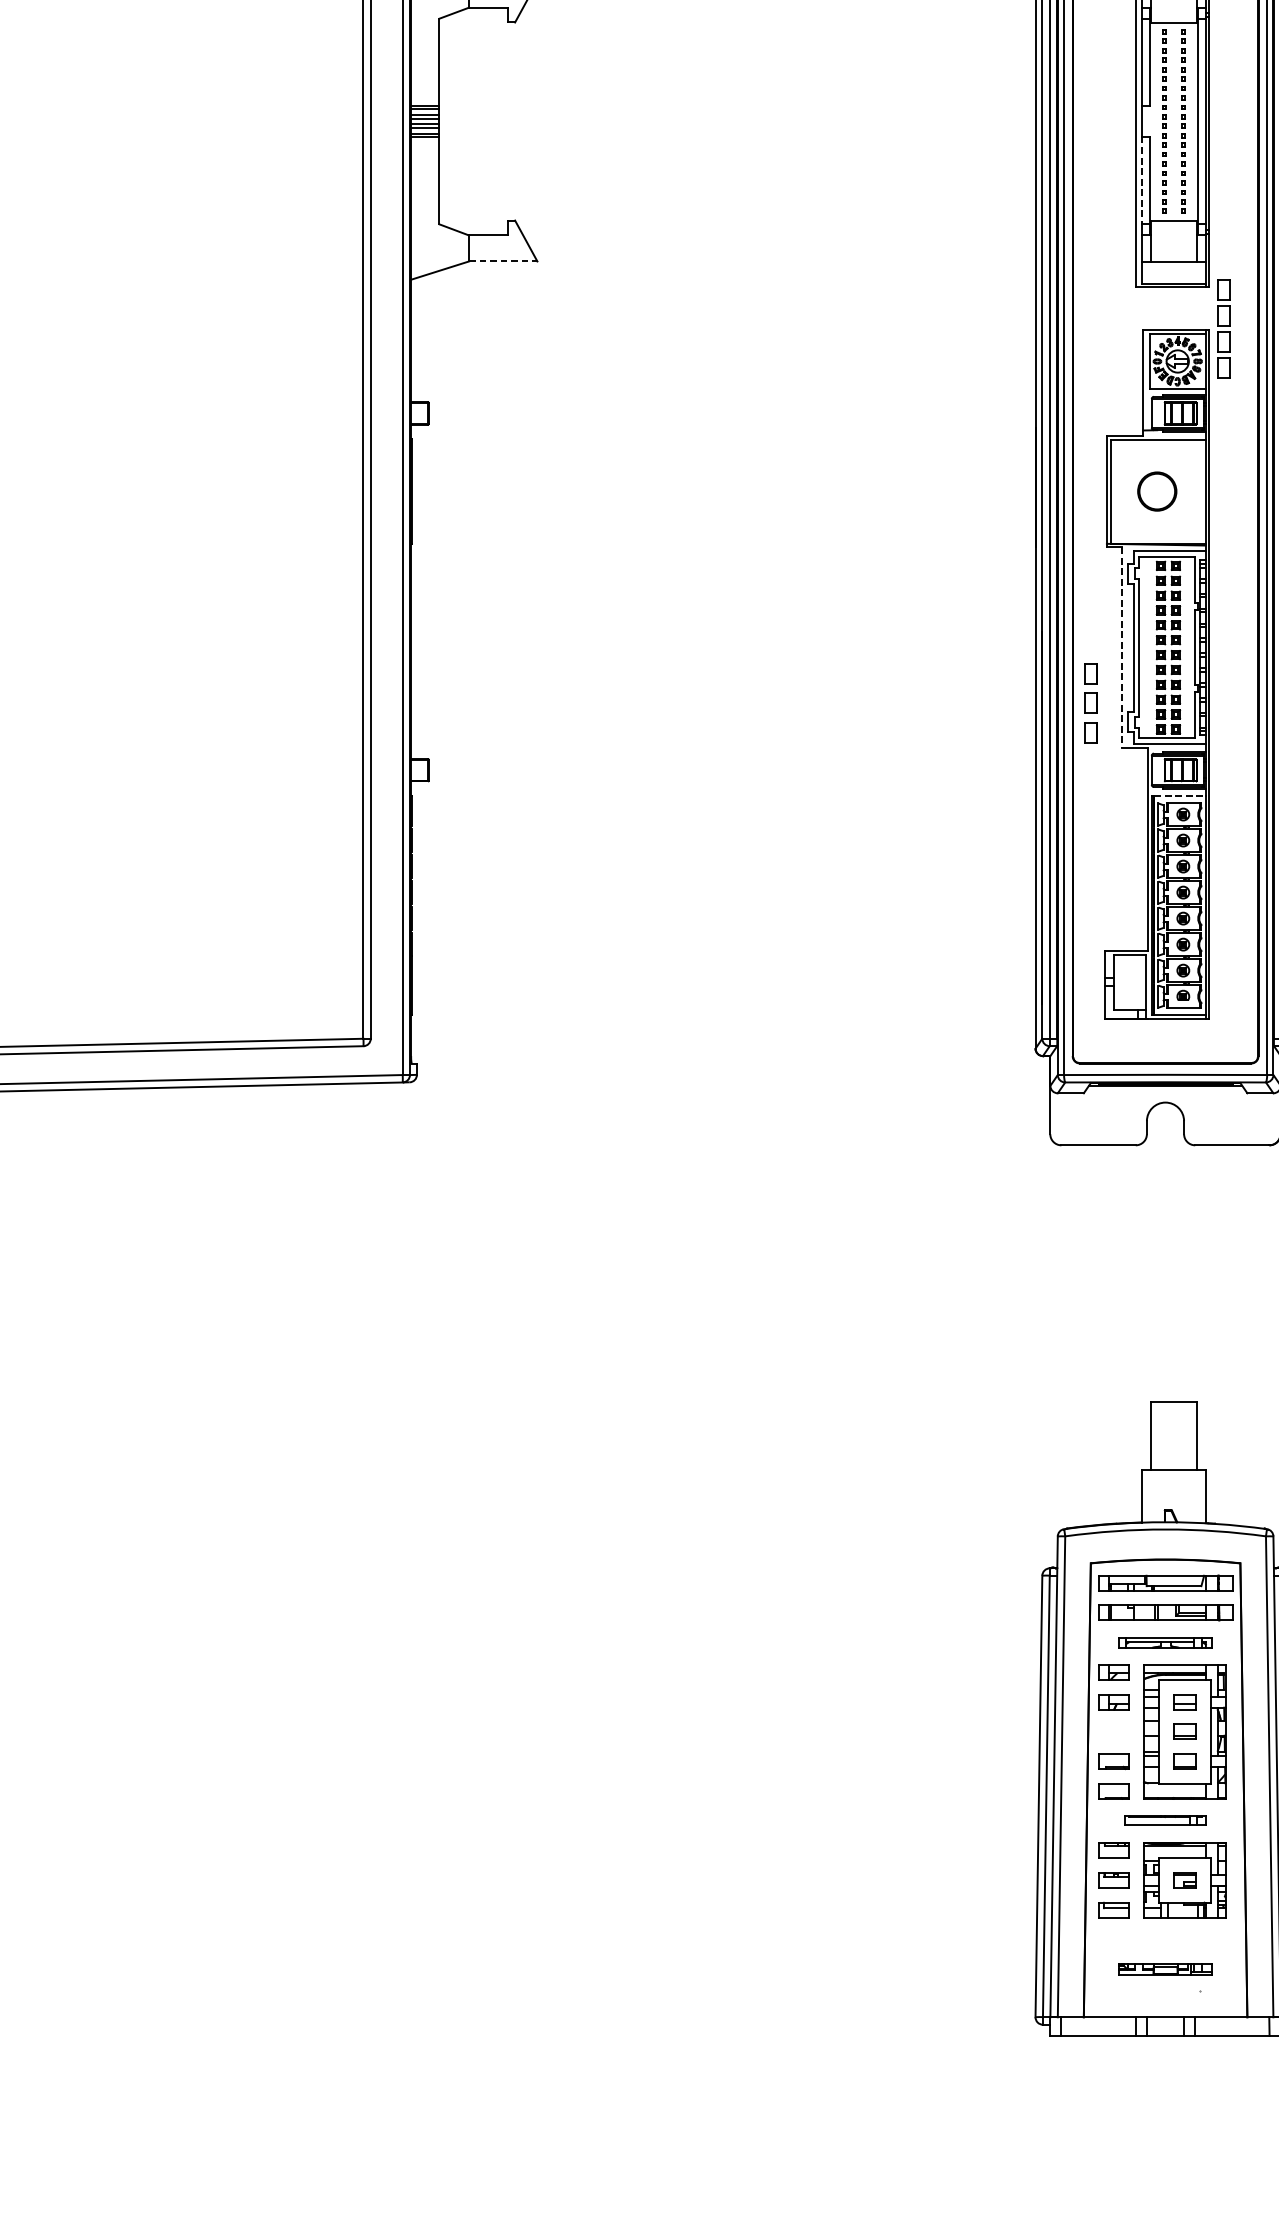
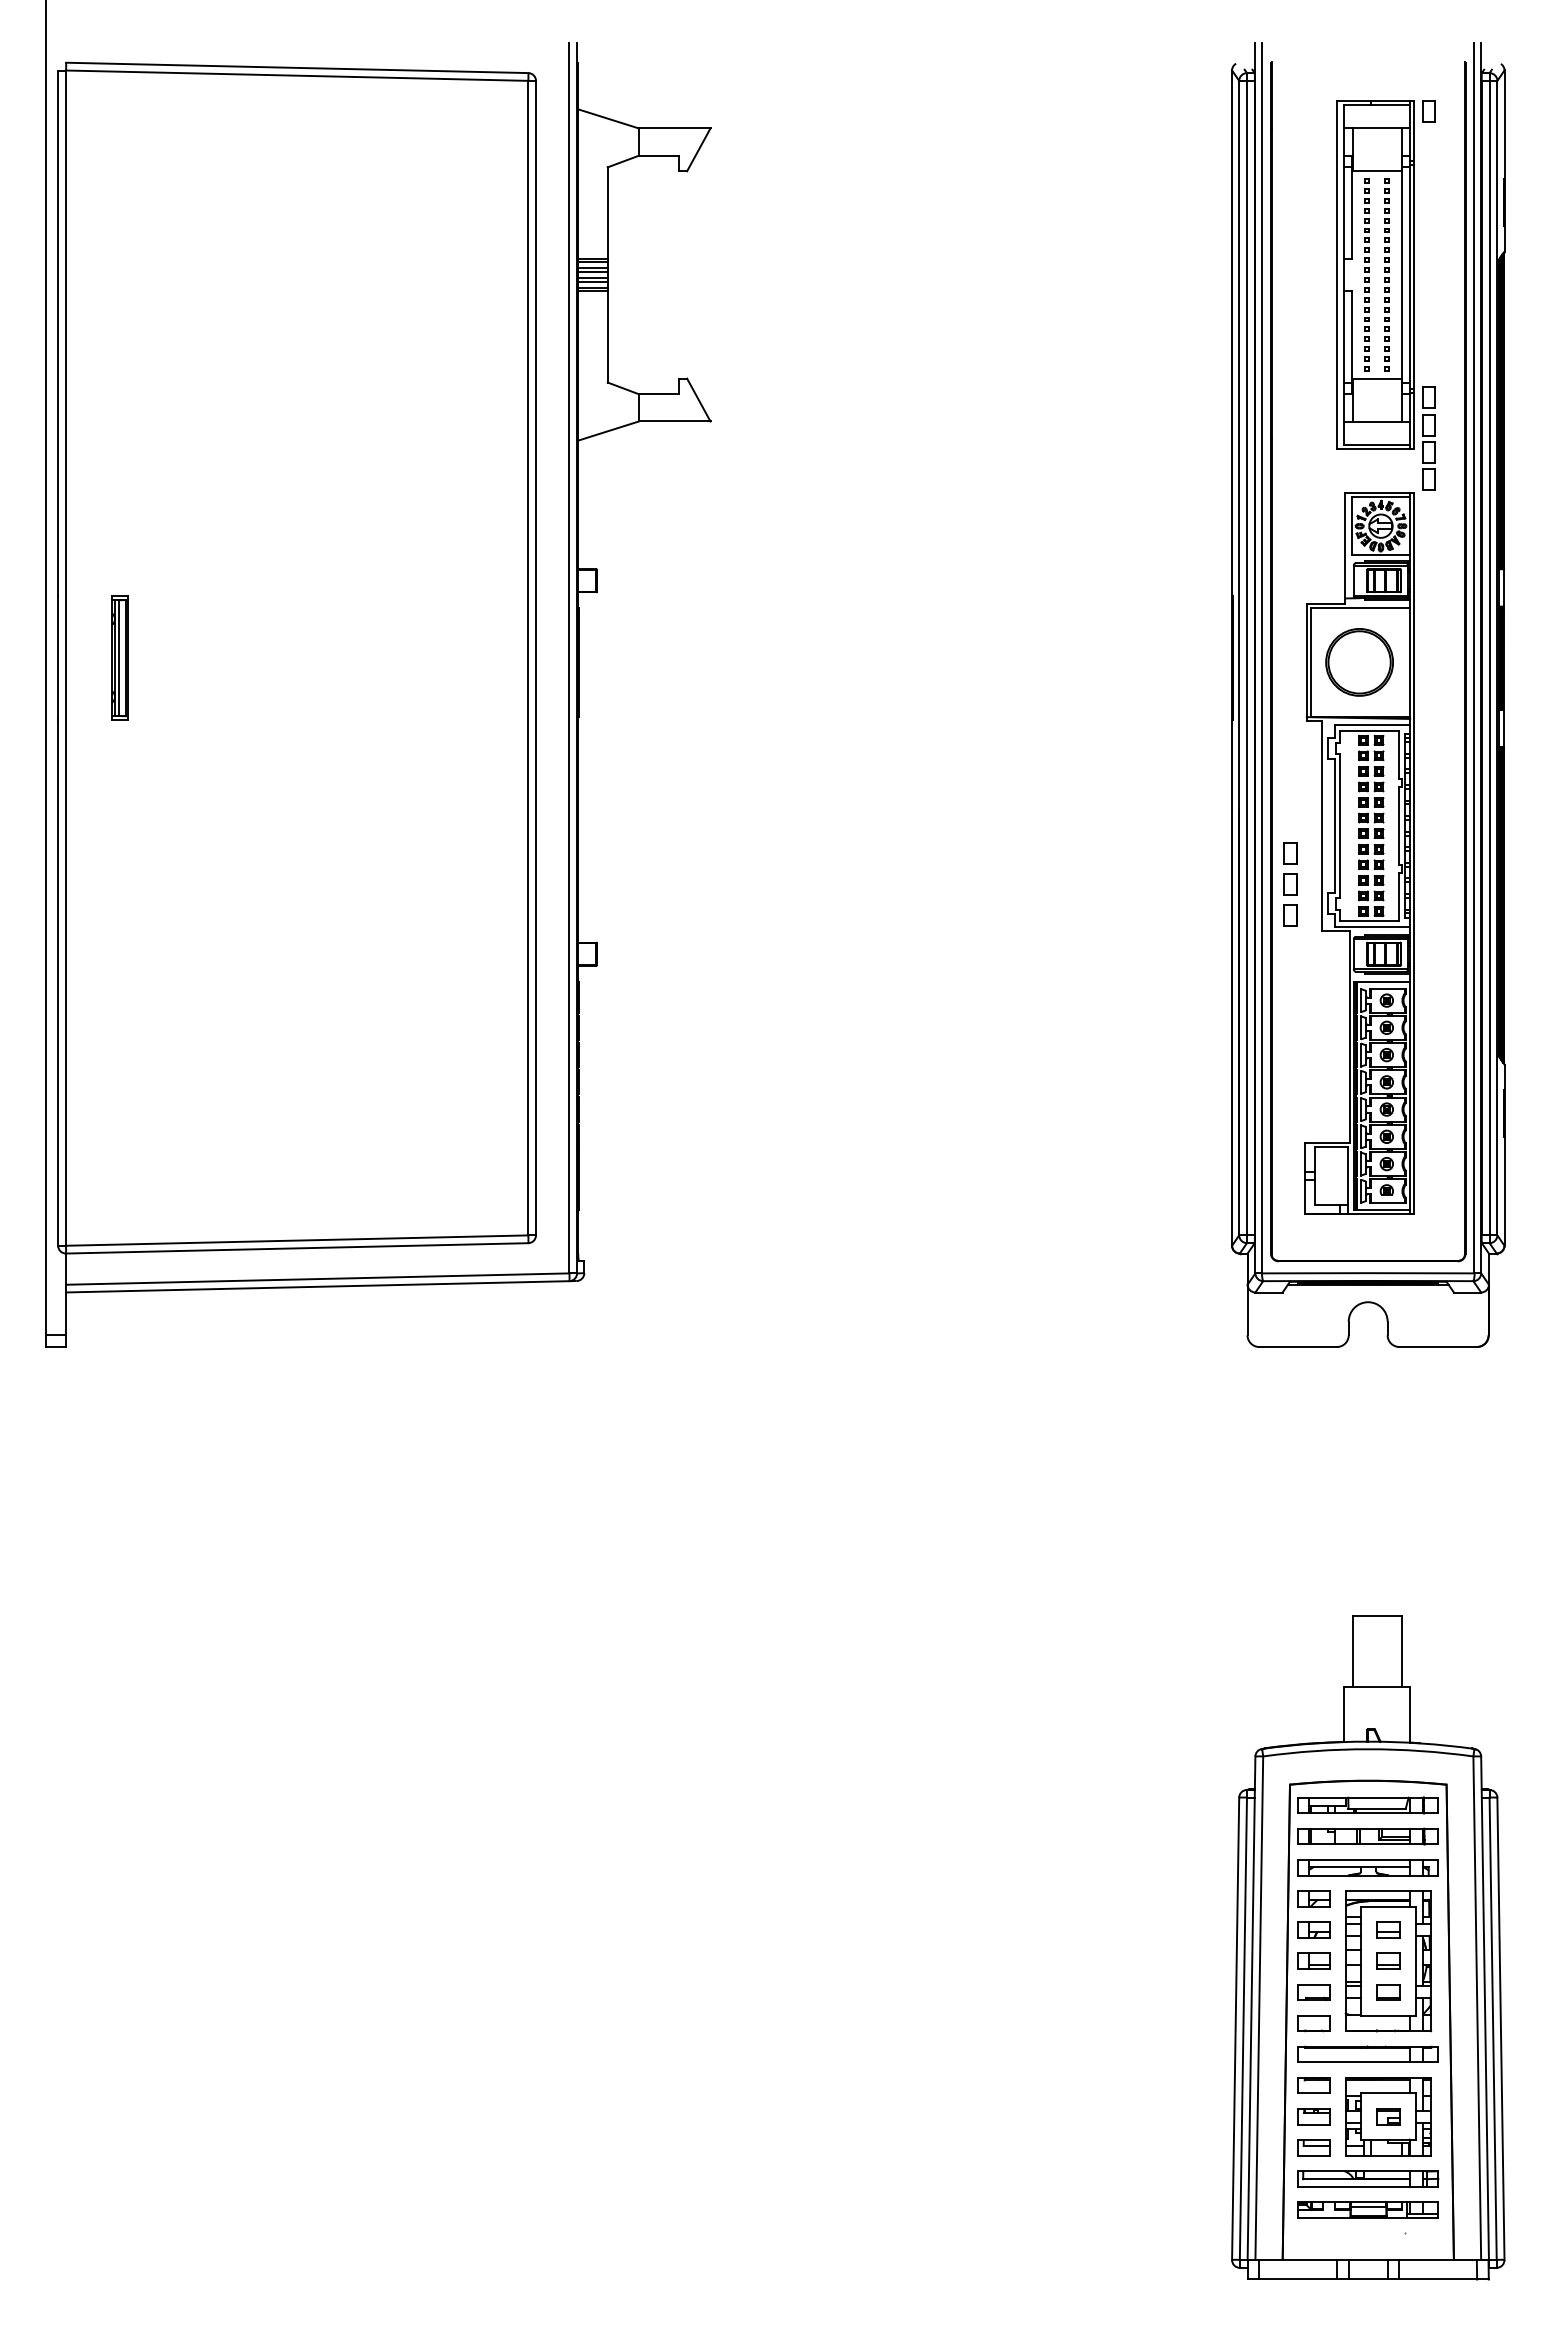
line: (1142, 180) -> (1344, 336), dashed -> solid
line: (503, 261) -> (674, 421), dashed -> solid
part: (1223, 329) -> (1428, 438), moved
part: (1157, 491) -> (1359, 662), size x1.67
line: (1121, 648) -> (1322, 826), dashed -> solid
line: (1180, 796) -> (1383, 981), dashed -> solid
part: (1164, 1642) -> (1367, 1867), size x1.43
part: (1113, 1731) -> (1313, 1960), added
part: (1164, 1820) -> (1367, 2053), size x1.67
part: (1165, 1939) -> (1368, 2178), added
part: (1164, 1969) -> (1367, 2209), size x1.43

